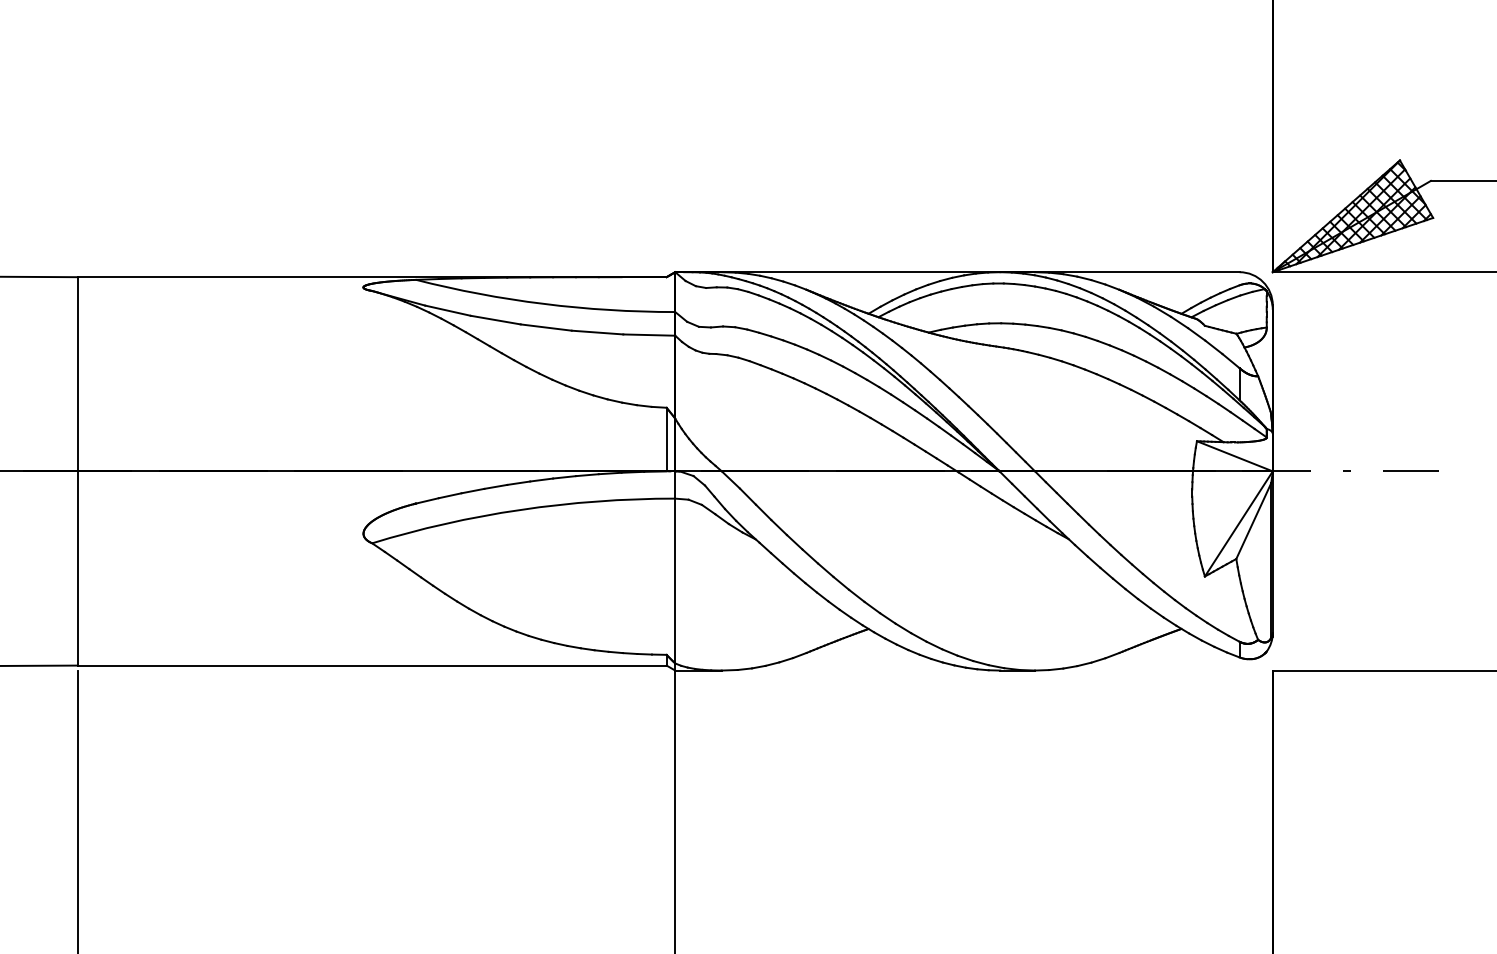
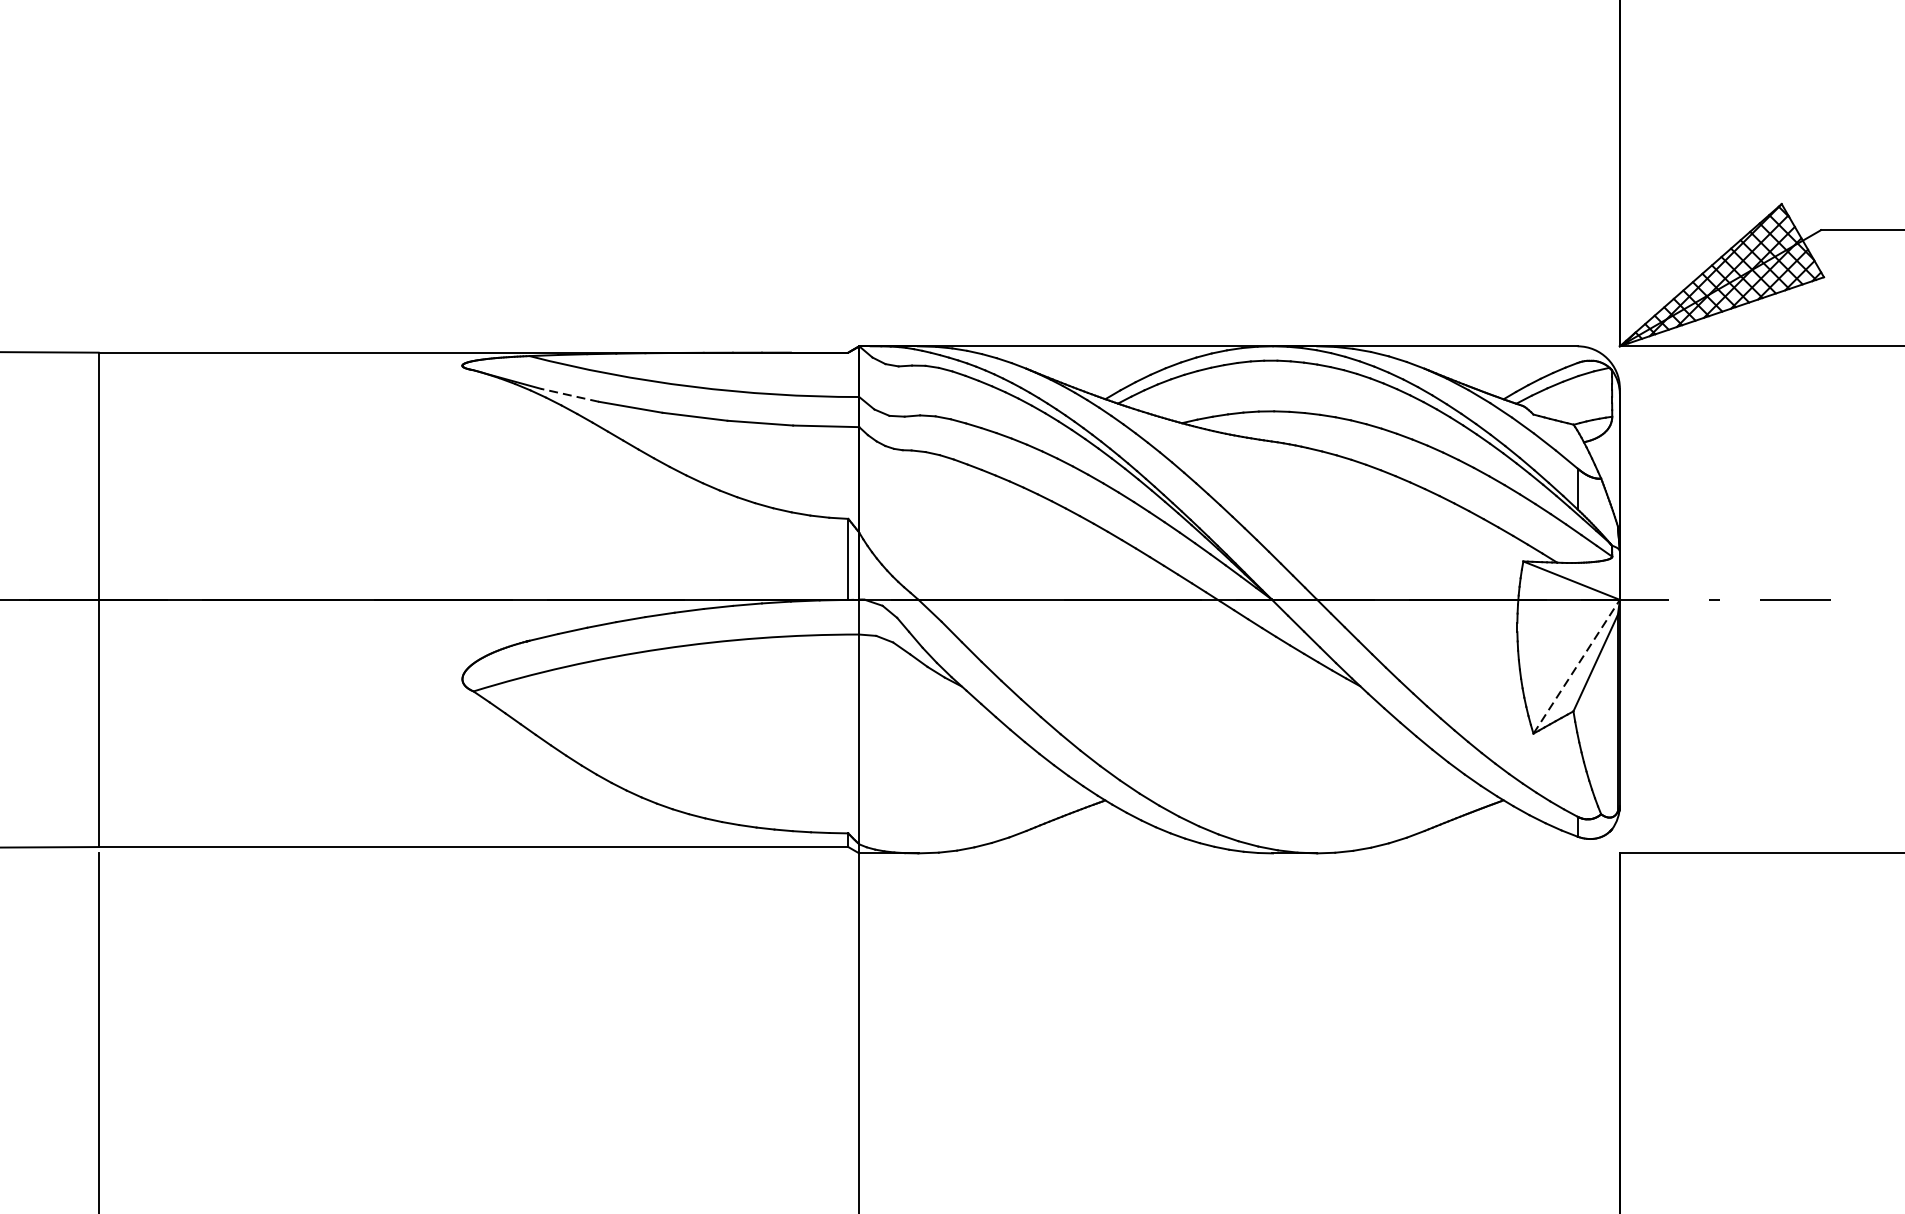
line: (447, 310) -> (569, 395), solid -> dashed
line: (1238, 523) -> (1576, 666), solid -> dashed

